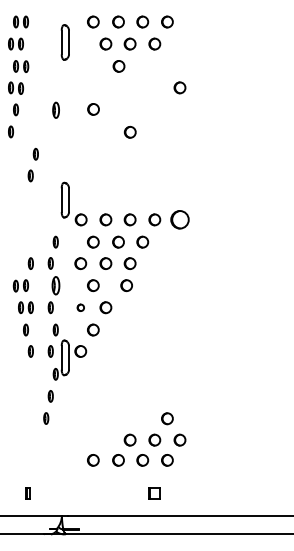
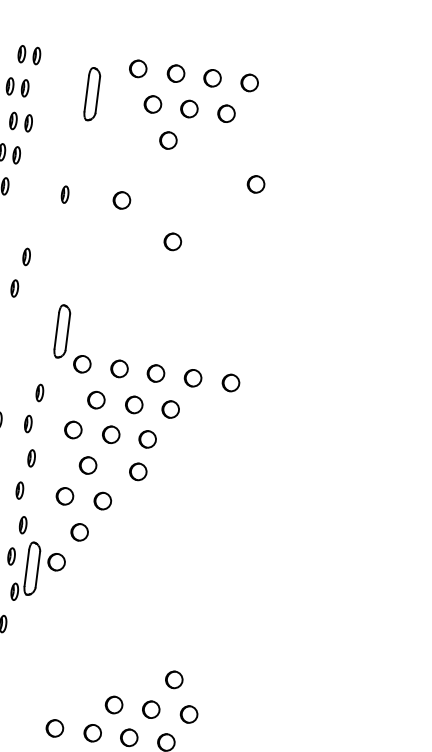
part: (55, 110) -> (64, 194), size x0.71
part: (179, 219) -> (230, 382), size x0.62
part: (55, 285) -> (31, 458), size x0.62
part: (80, 307) -> (64, 495), size x1.67

